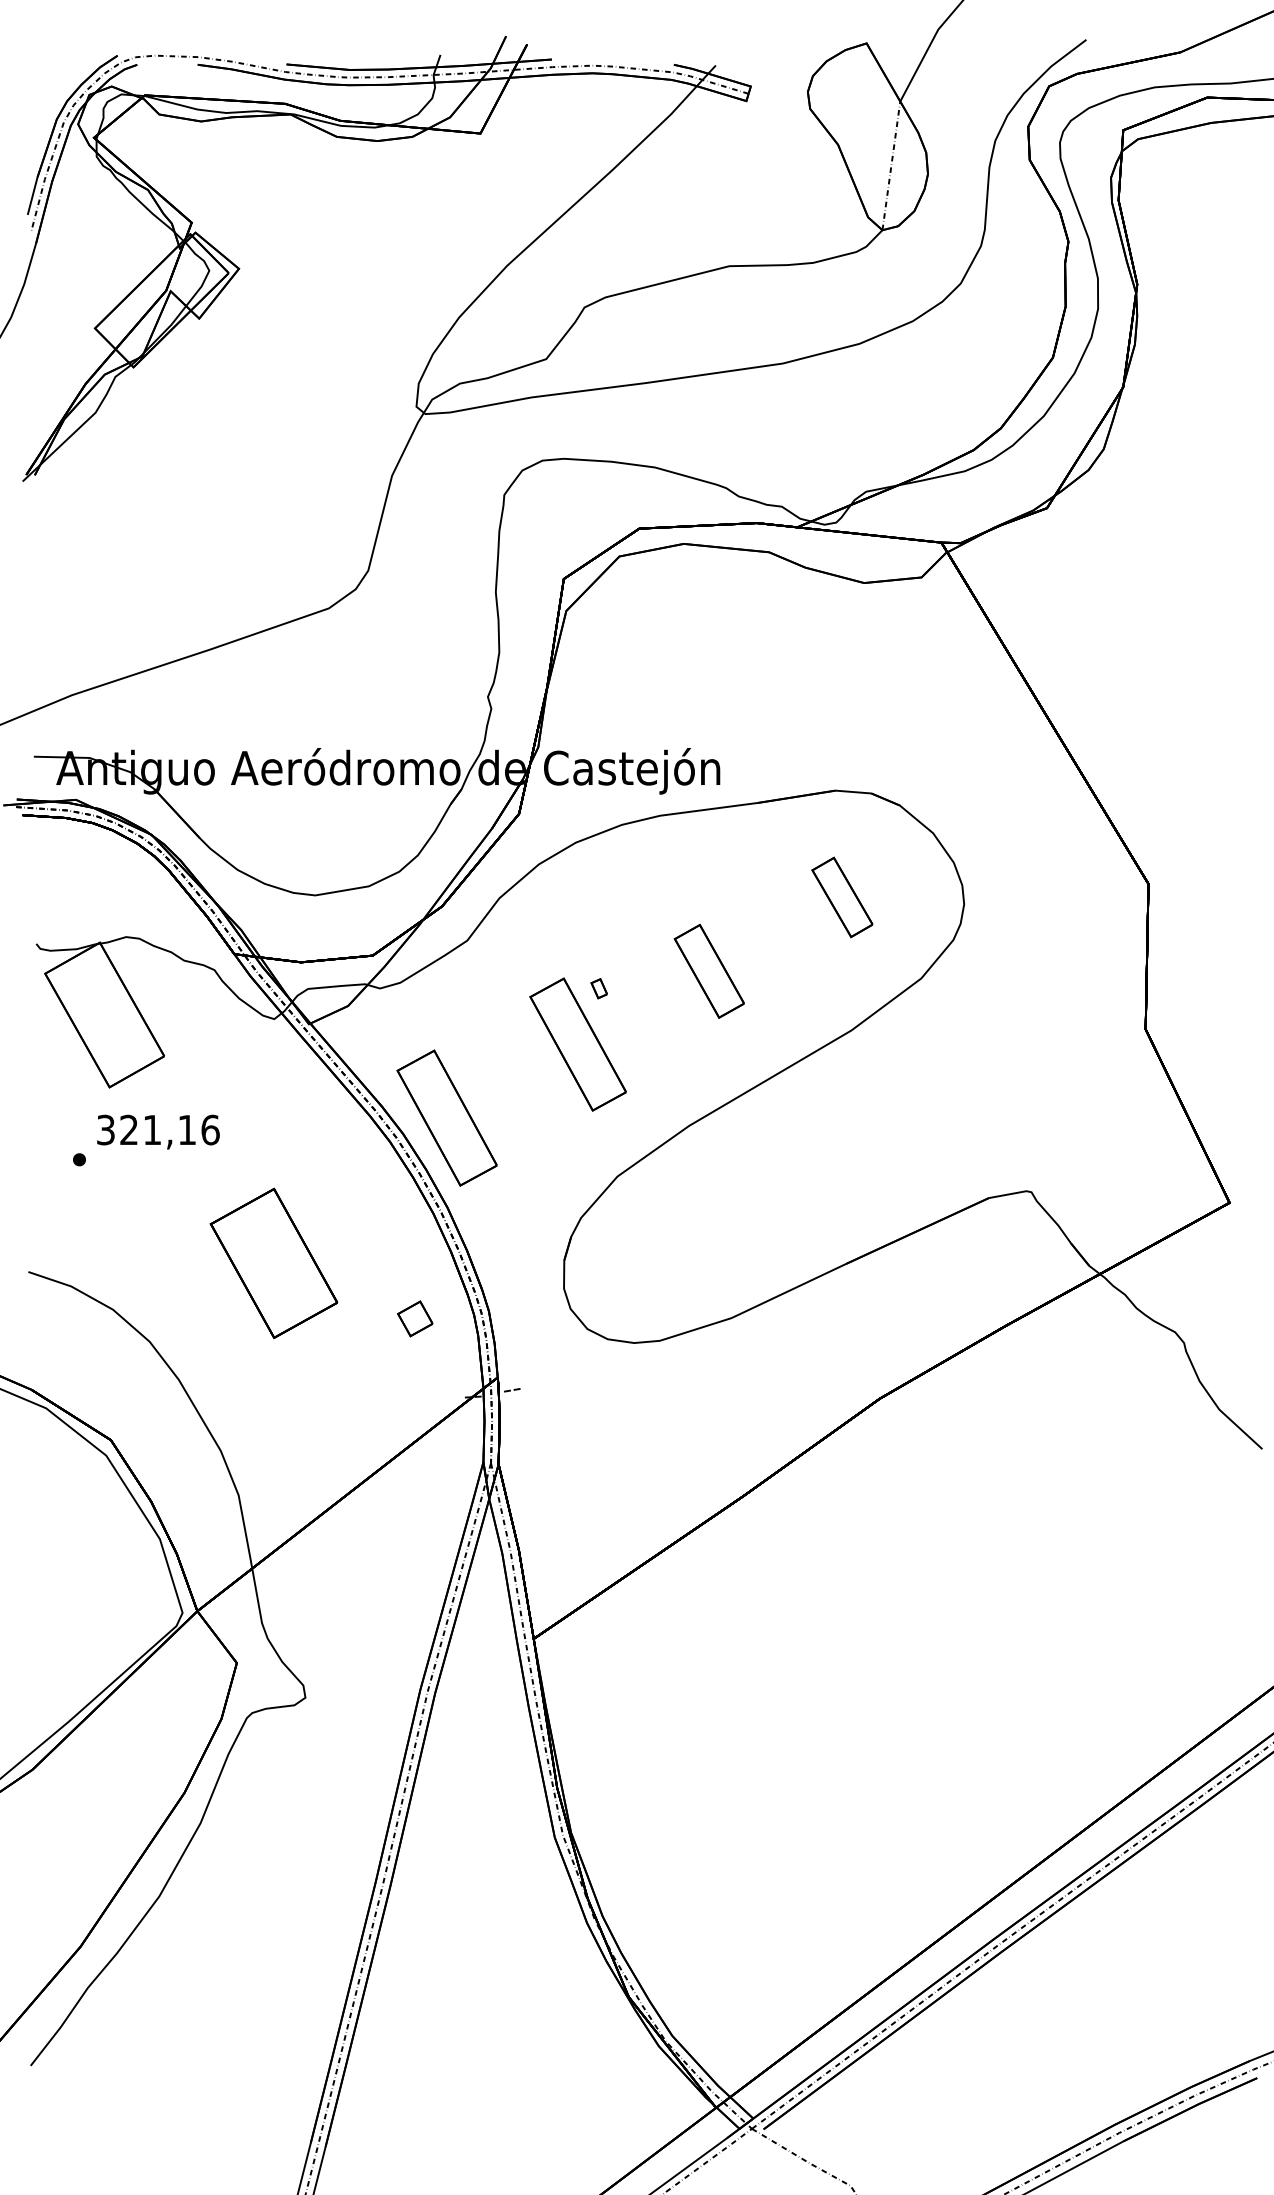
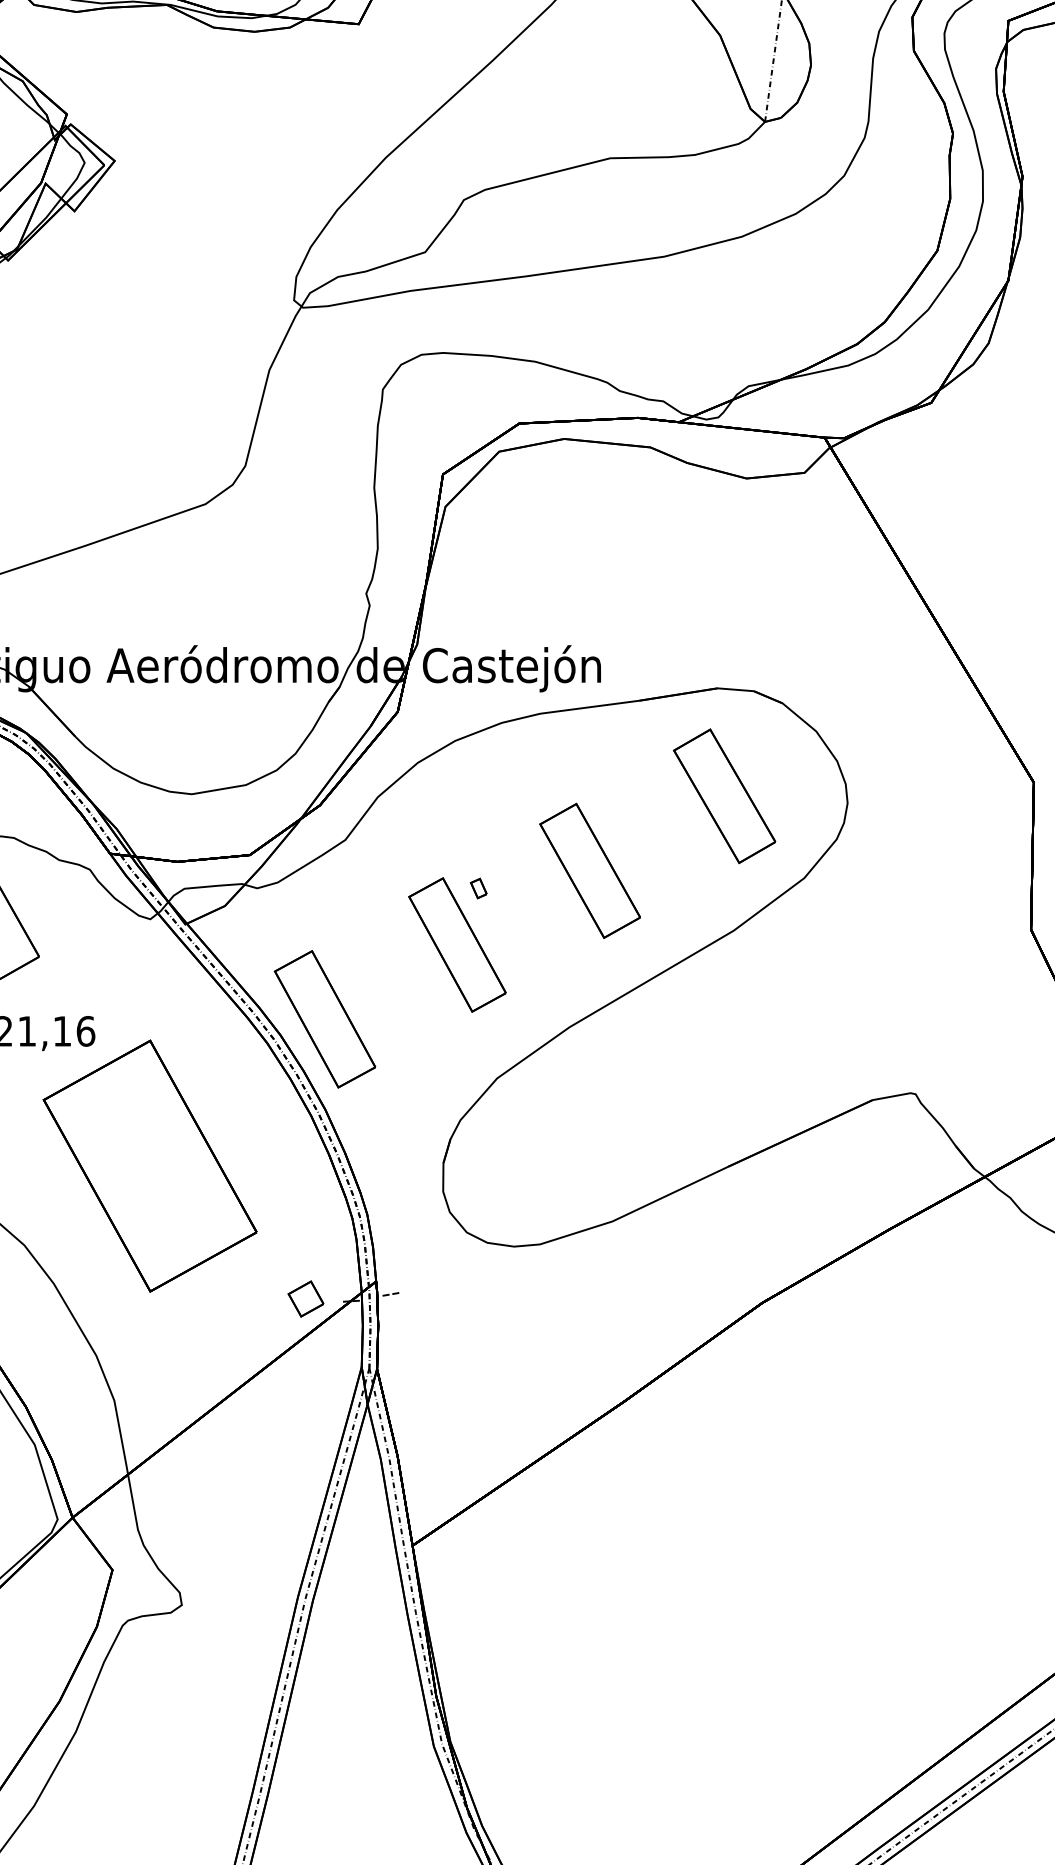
part: (842, 897) -> (724, 796), size x1.67
part: (709, 971) -> (590, 871), size x1.43
part: (273, 1263) -> (149, 1166), size x1.67
part: (415, 1318) -> (306, 1298), moved

